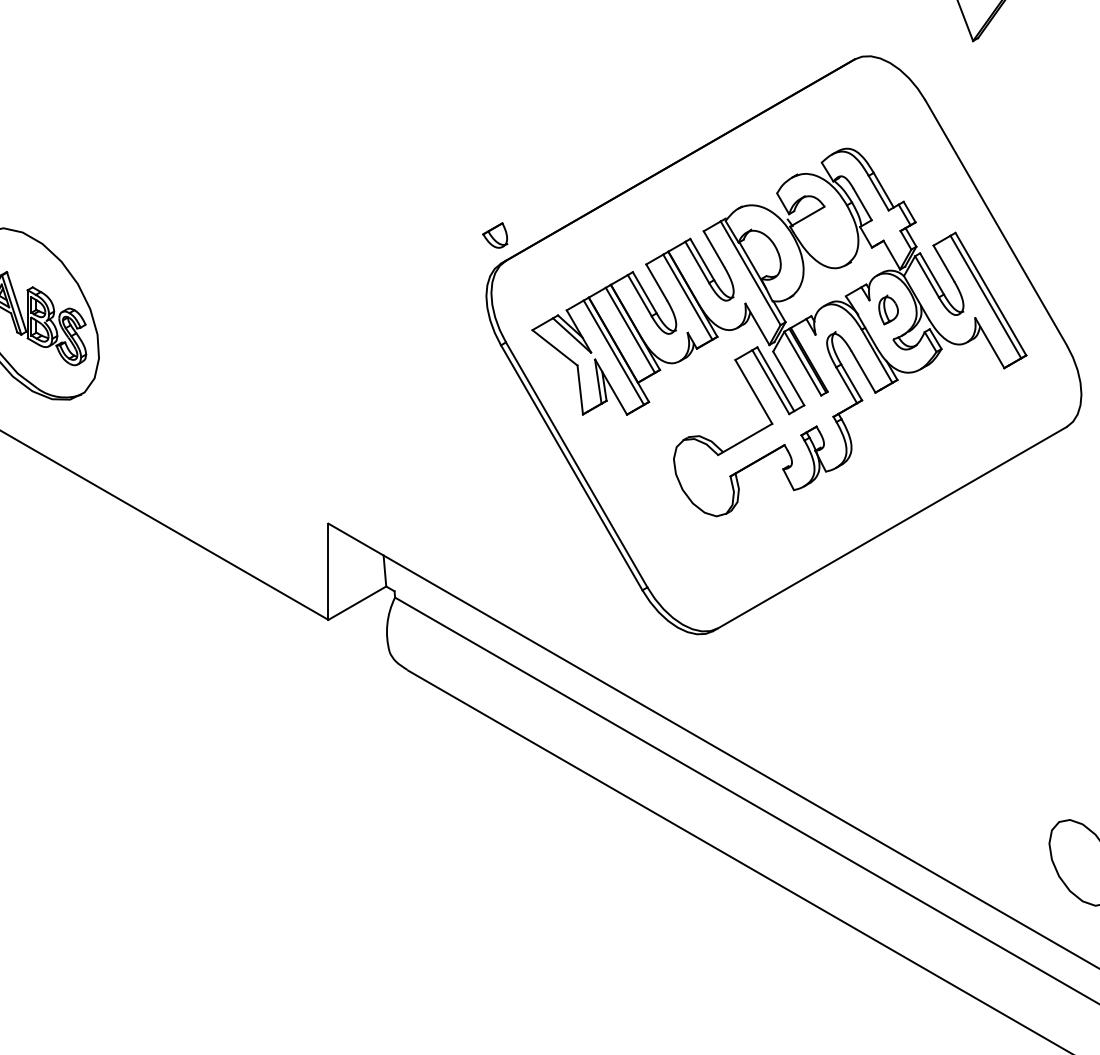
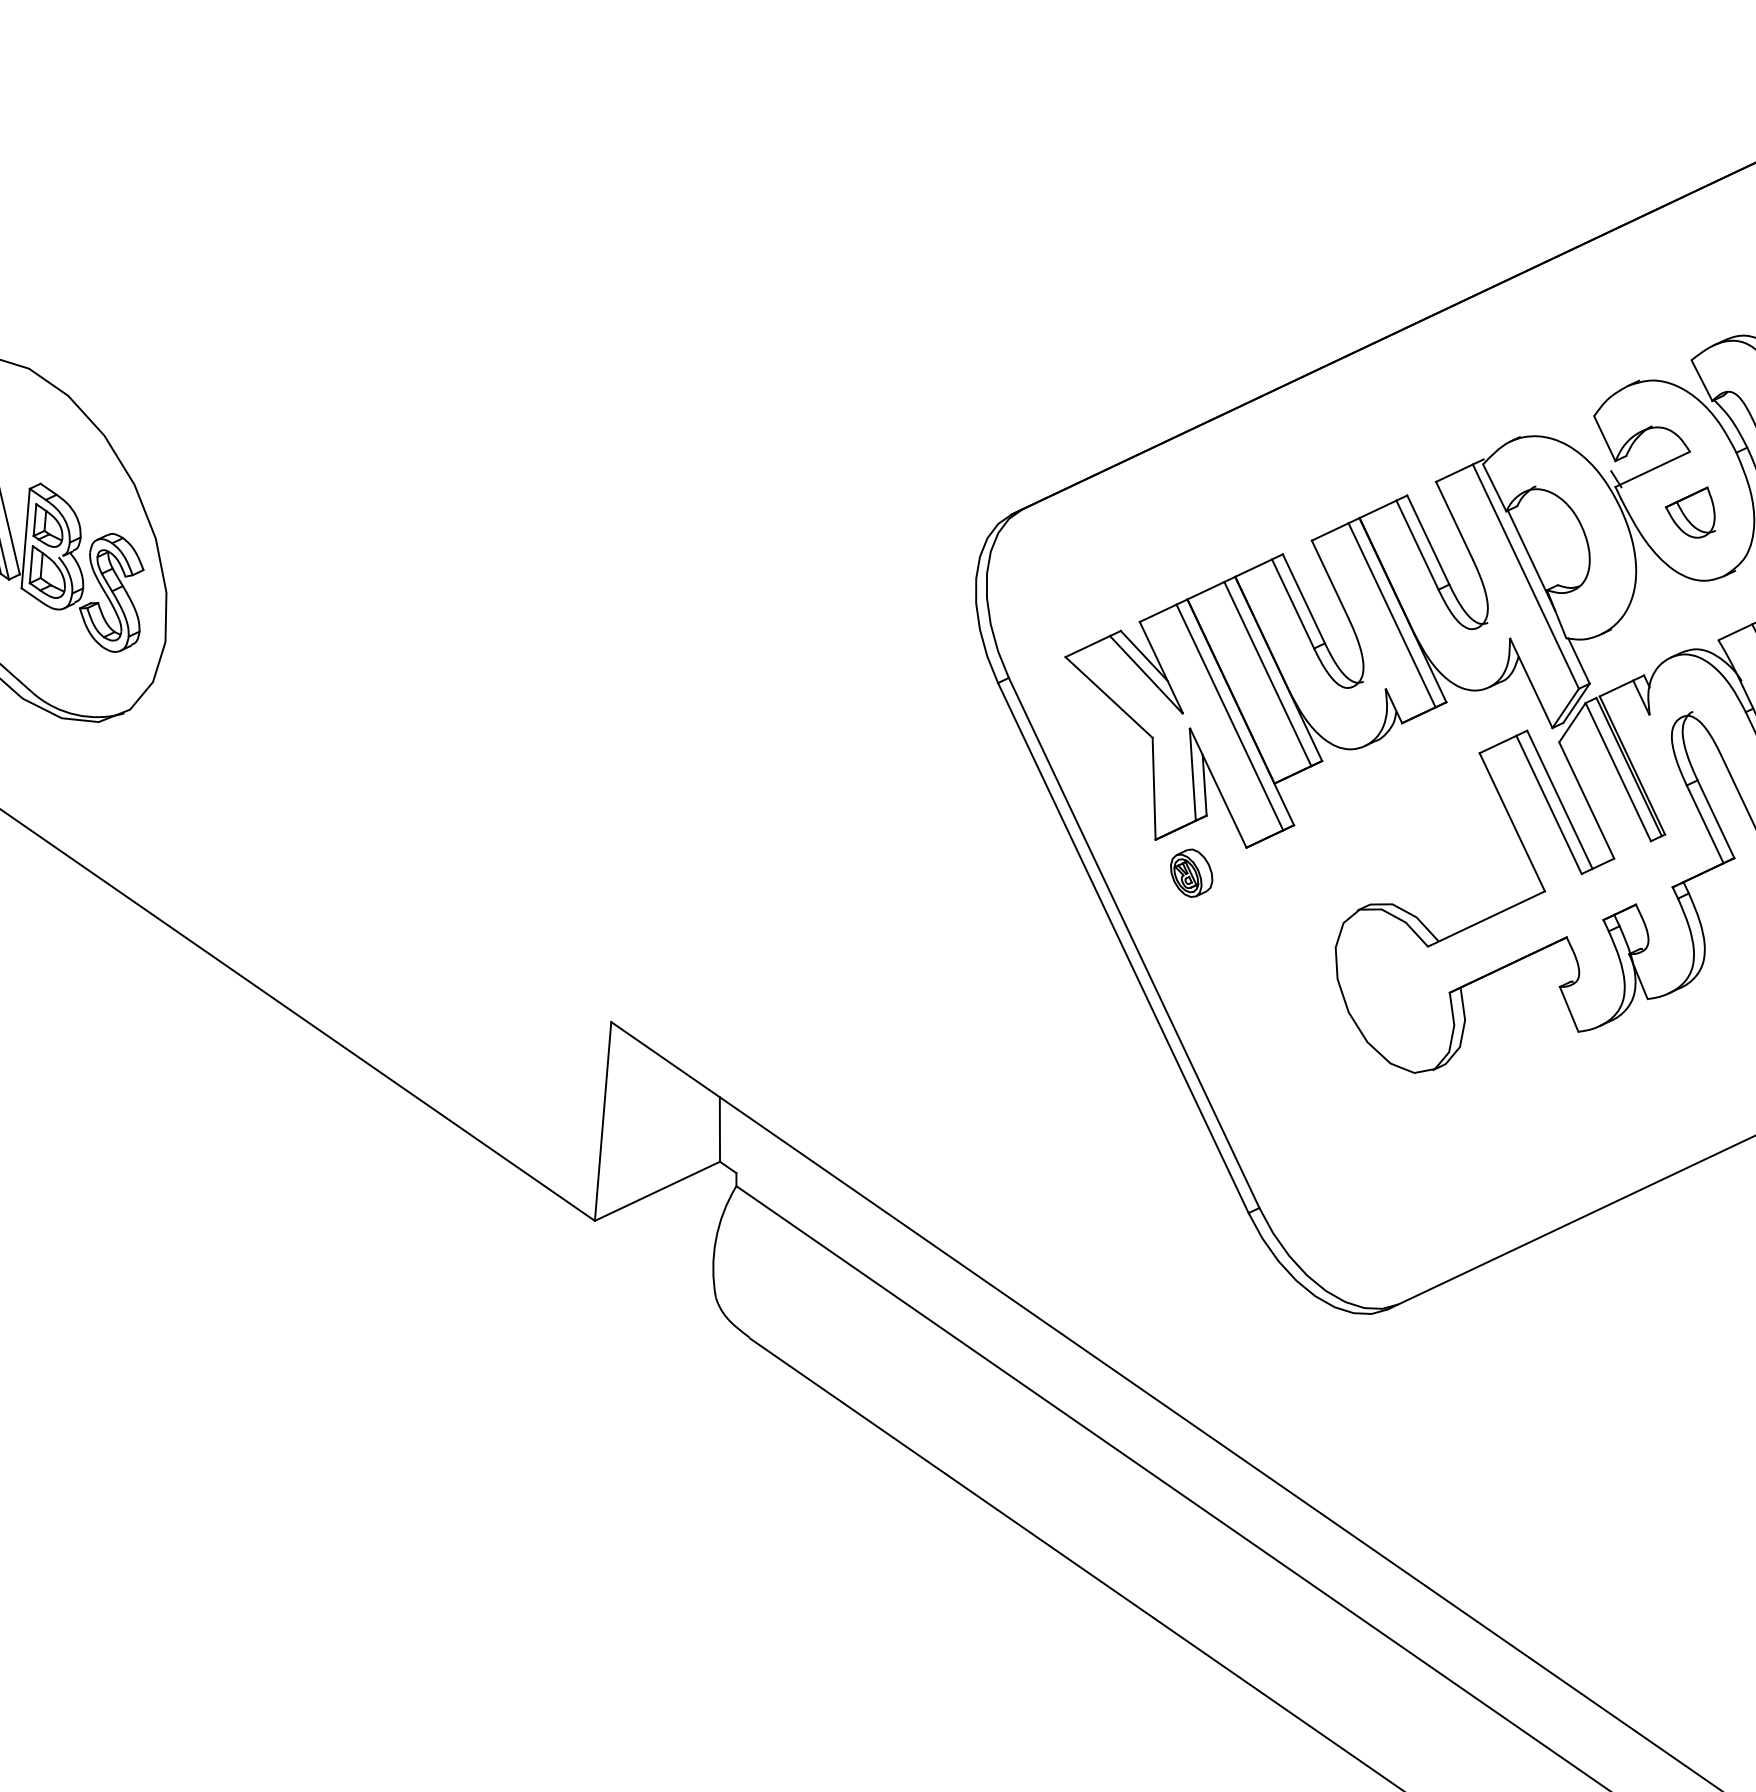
part: (495, 235) -> (1691, 511), moved
part: (601, 428) -> (1191, 871), added

